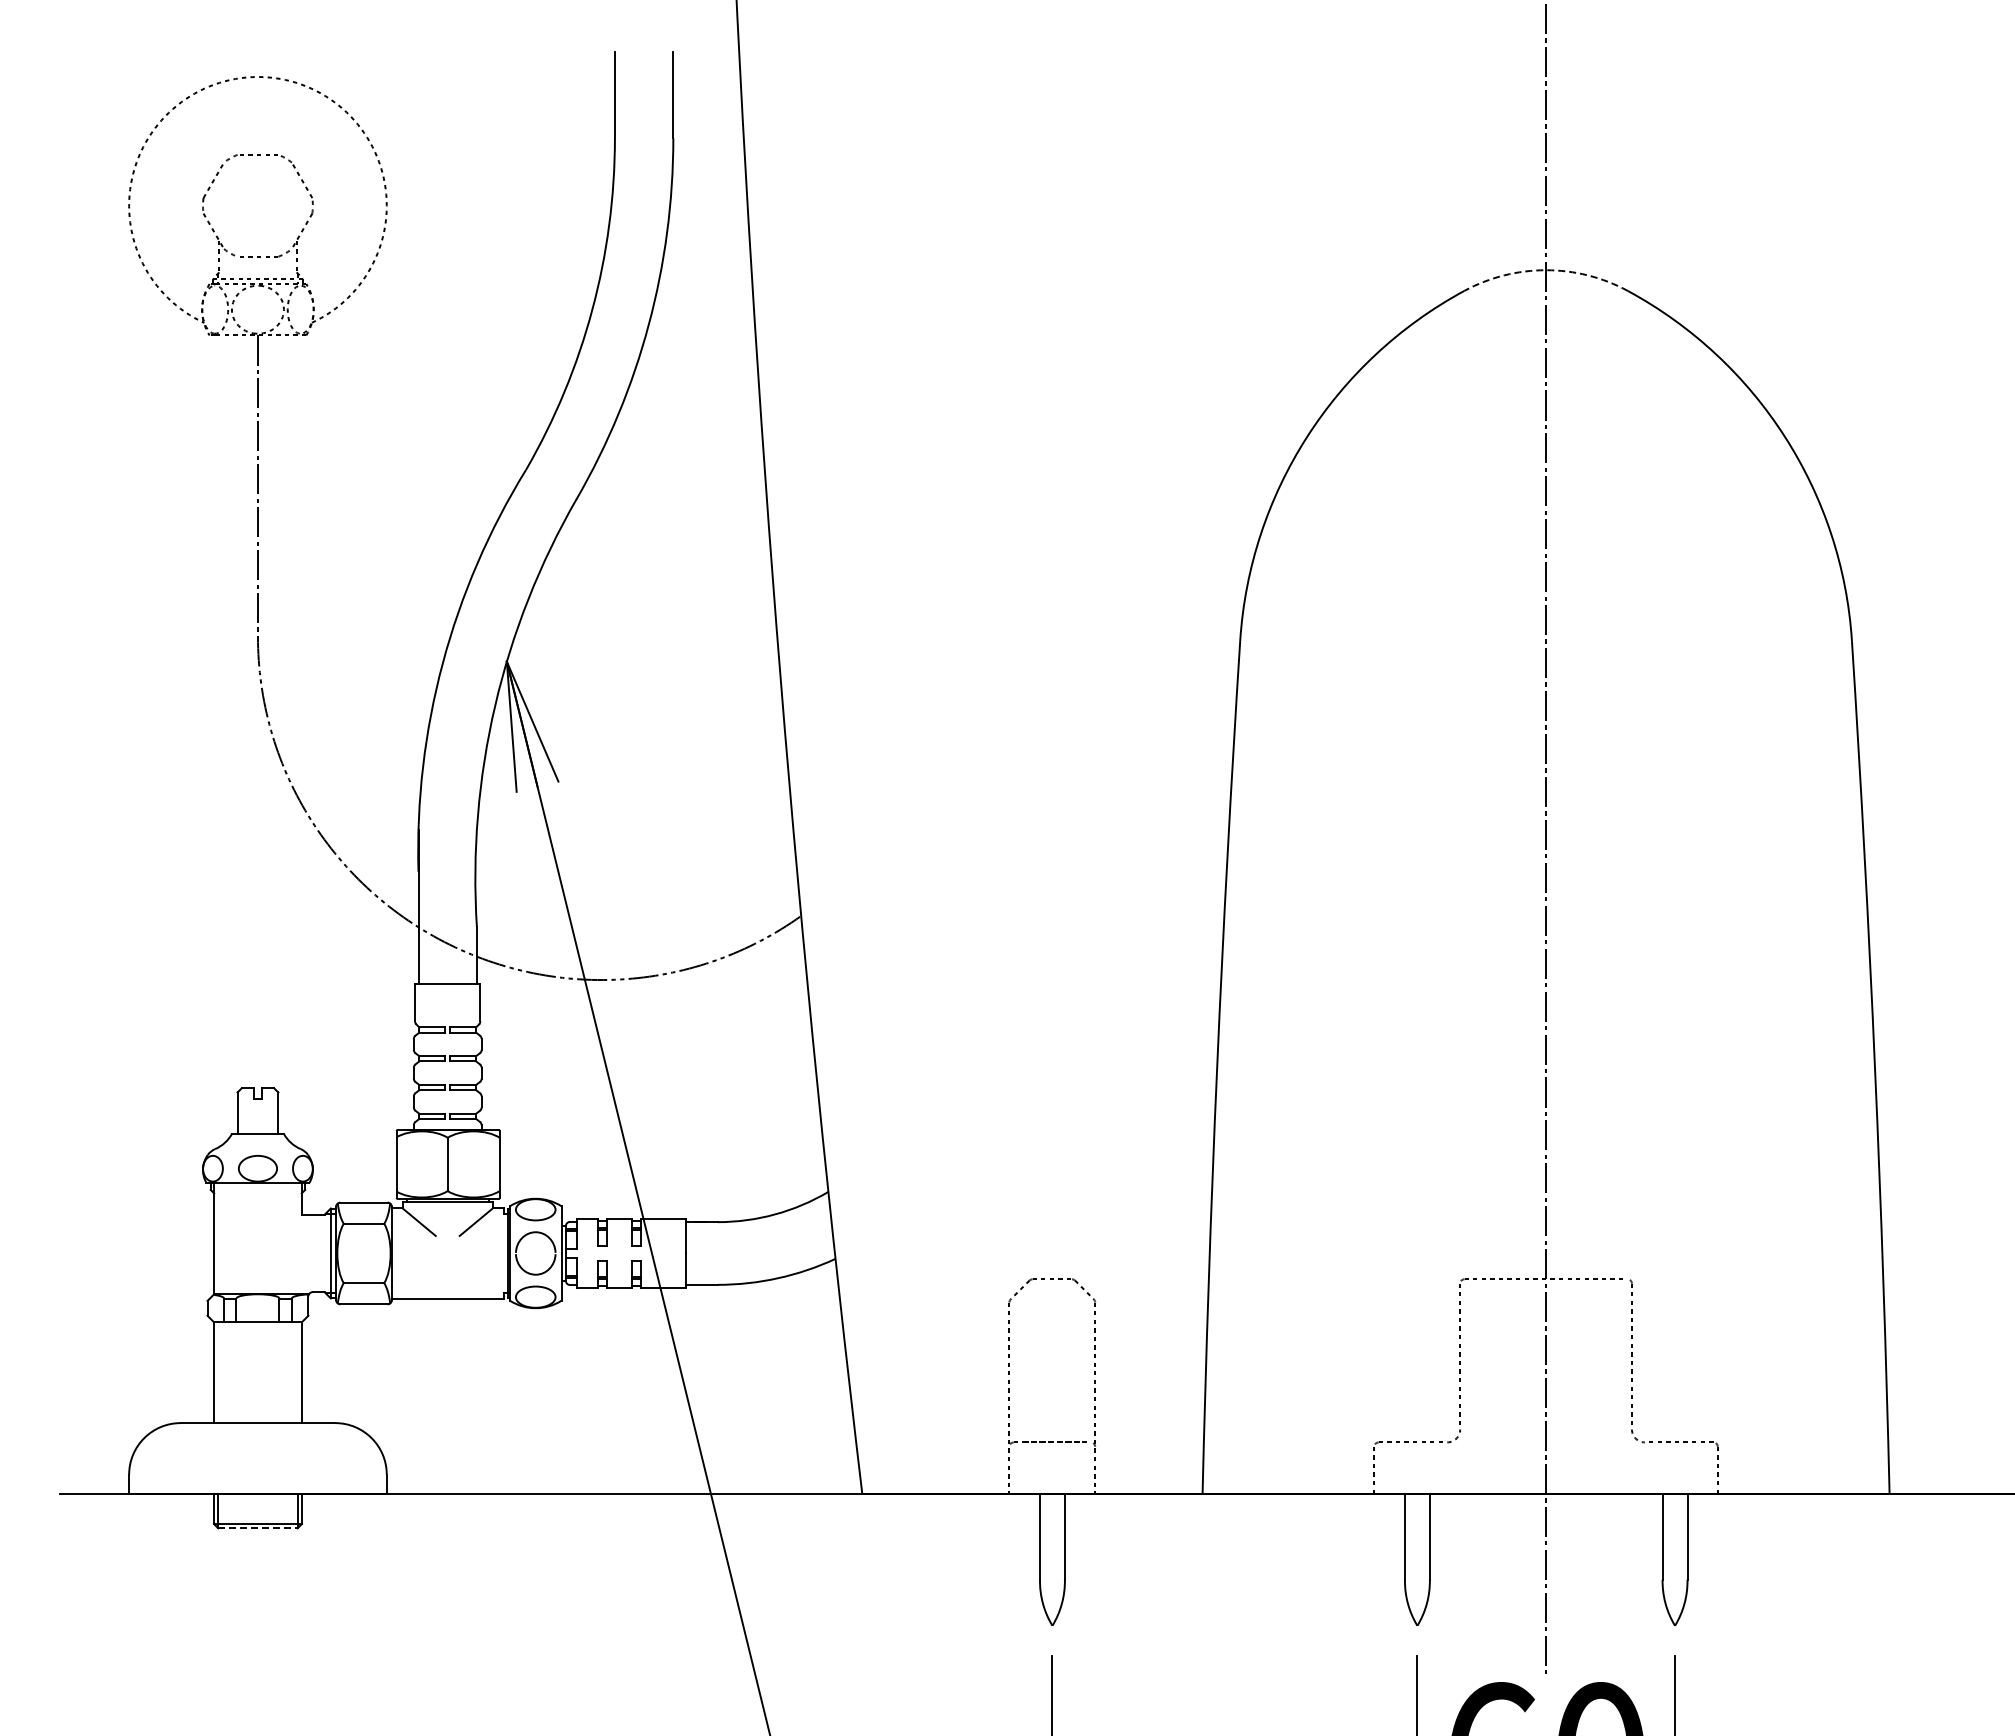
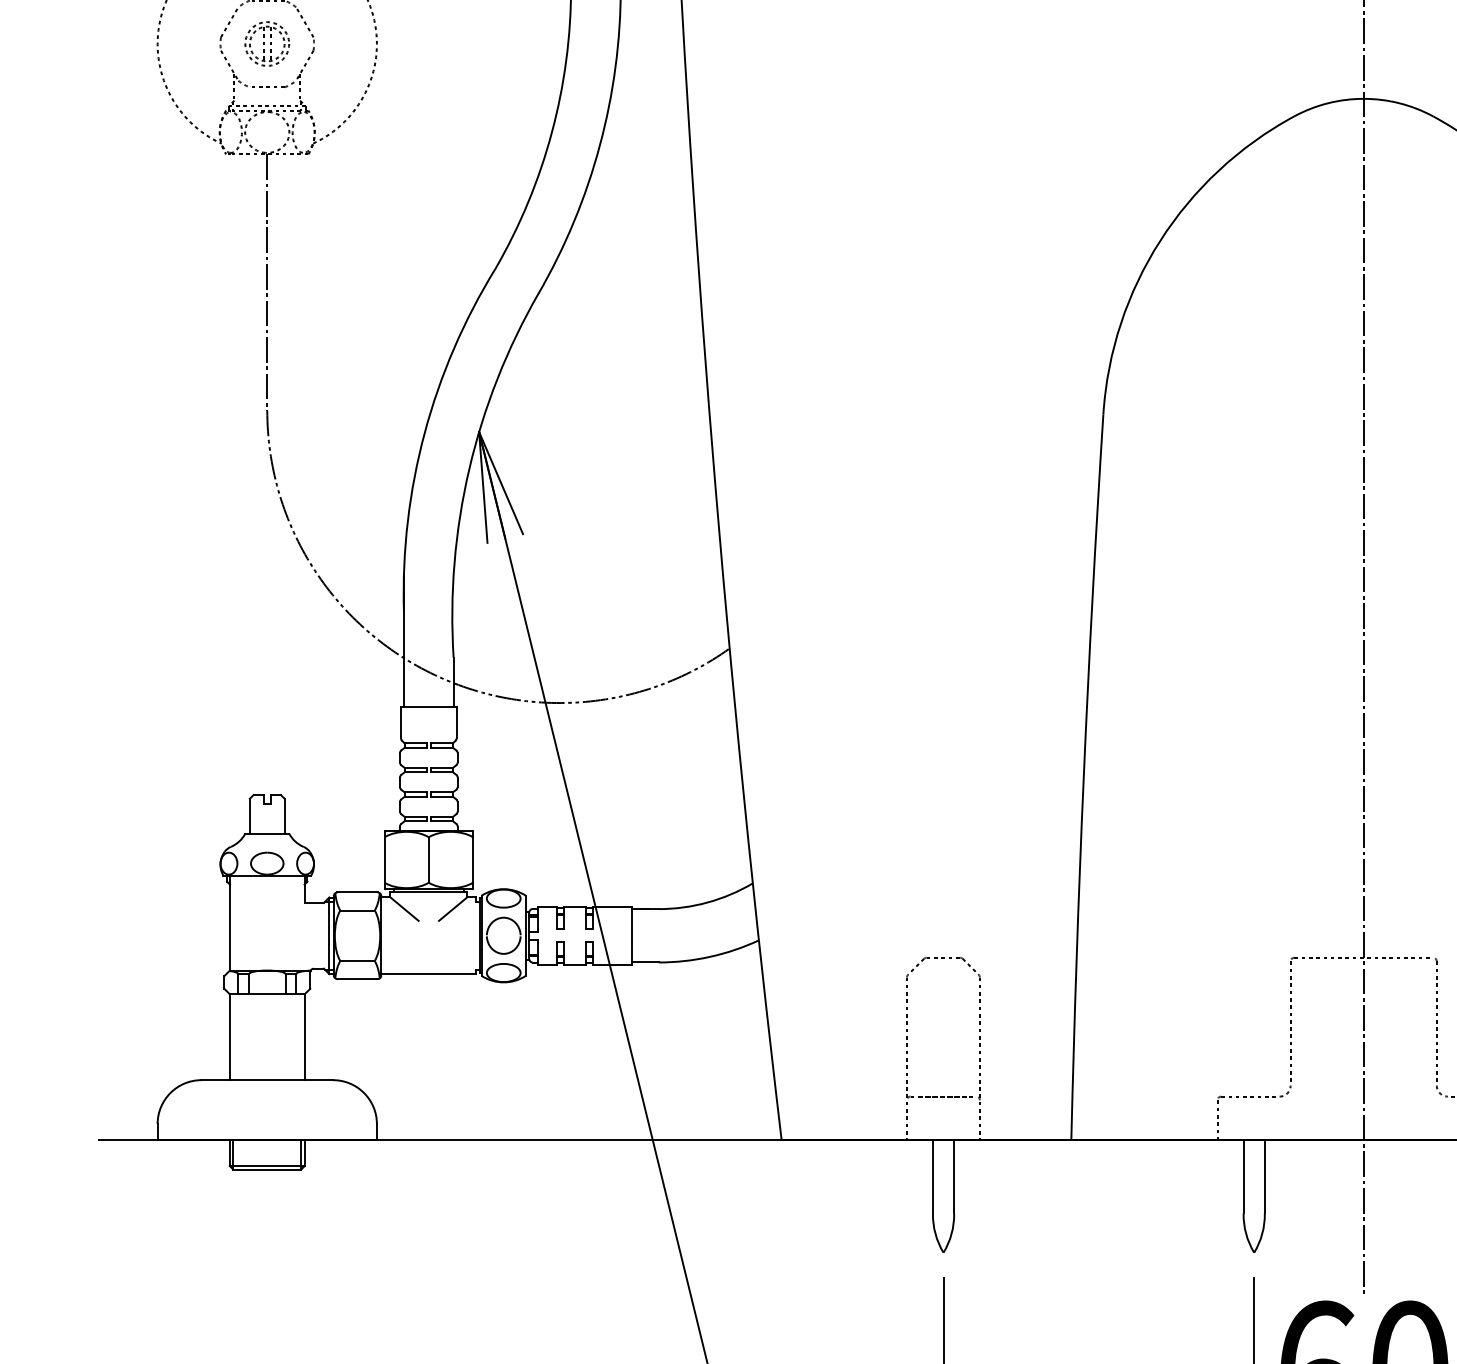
part: (257, 205) -> (266, 43), added
arc: (1546, 270) -> (1364, 99), dashed -> solid
line: (257, 1528) -> (266, 1169), dashed -> solid

